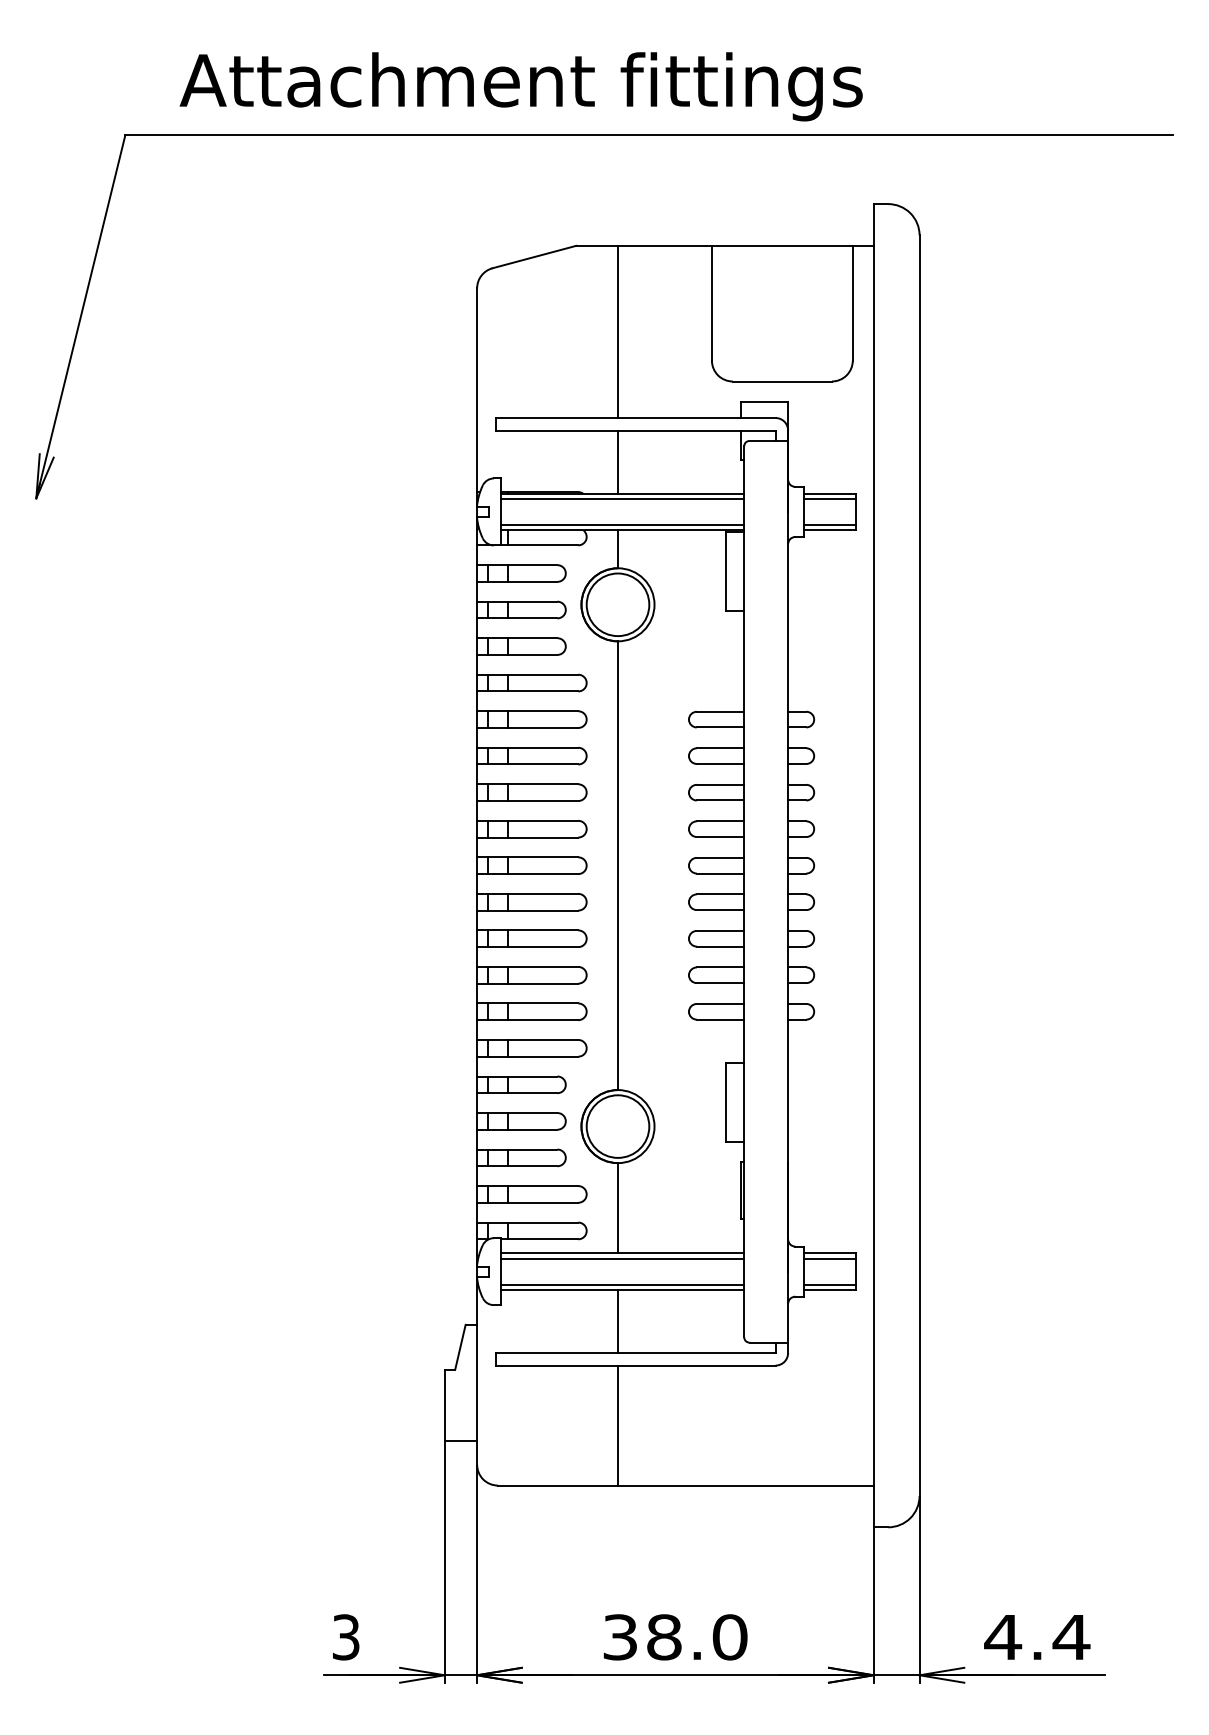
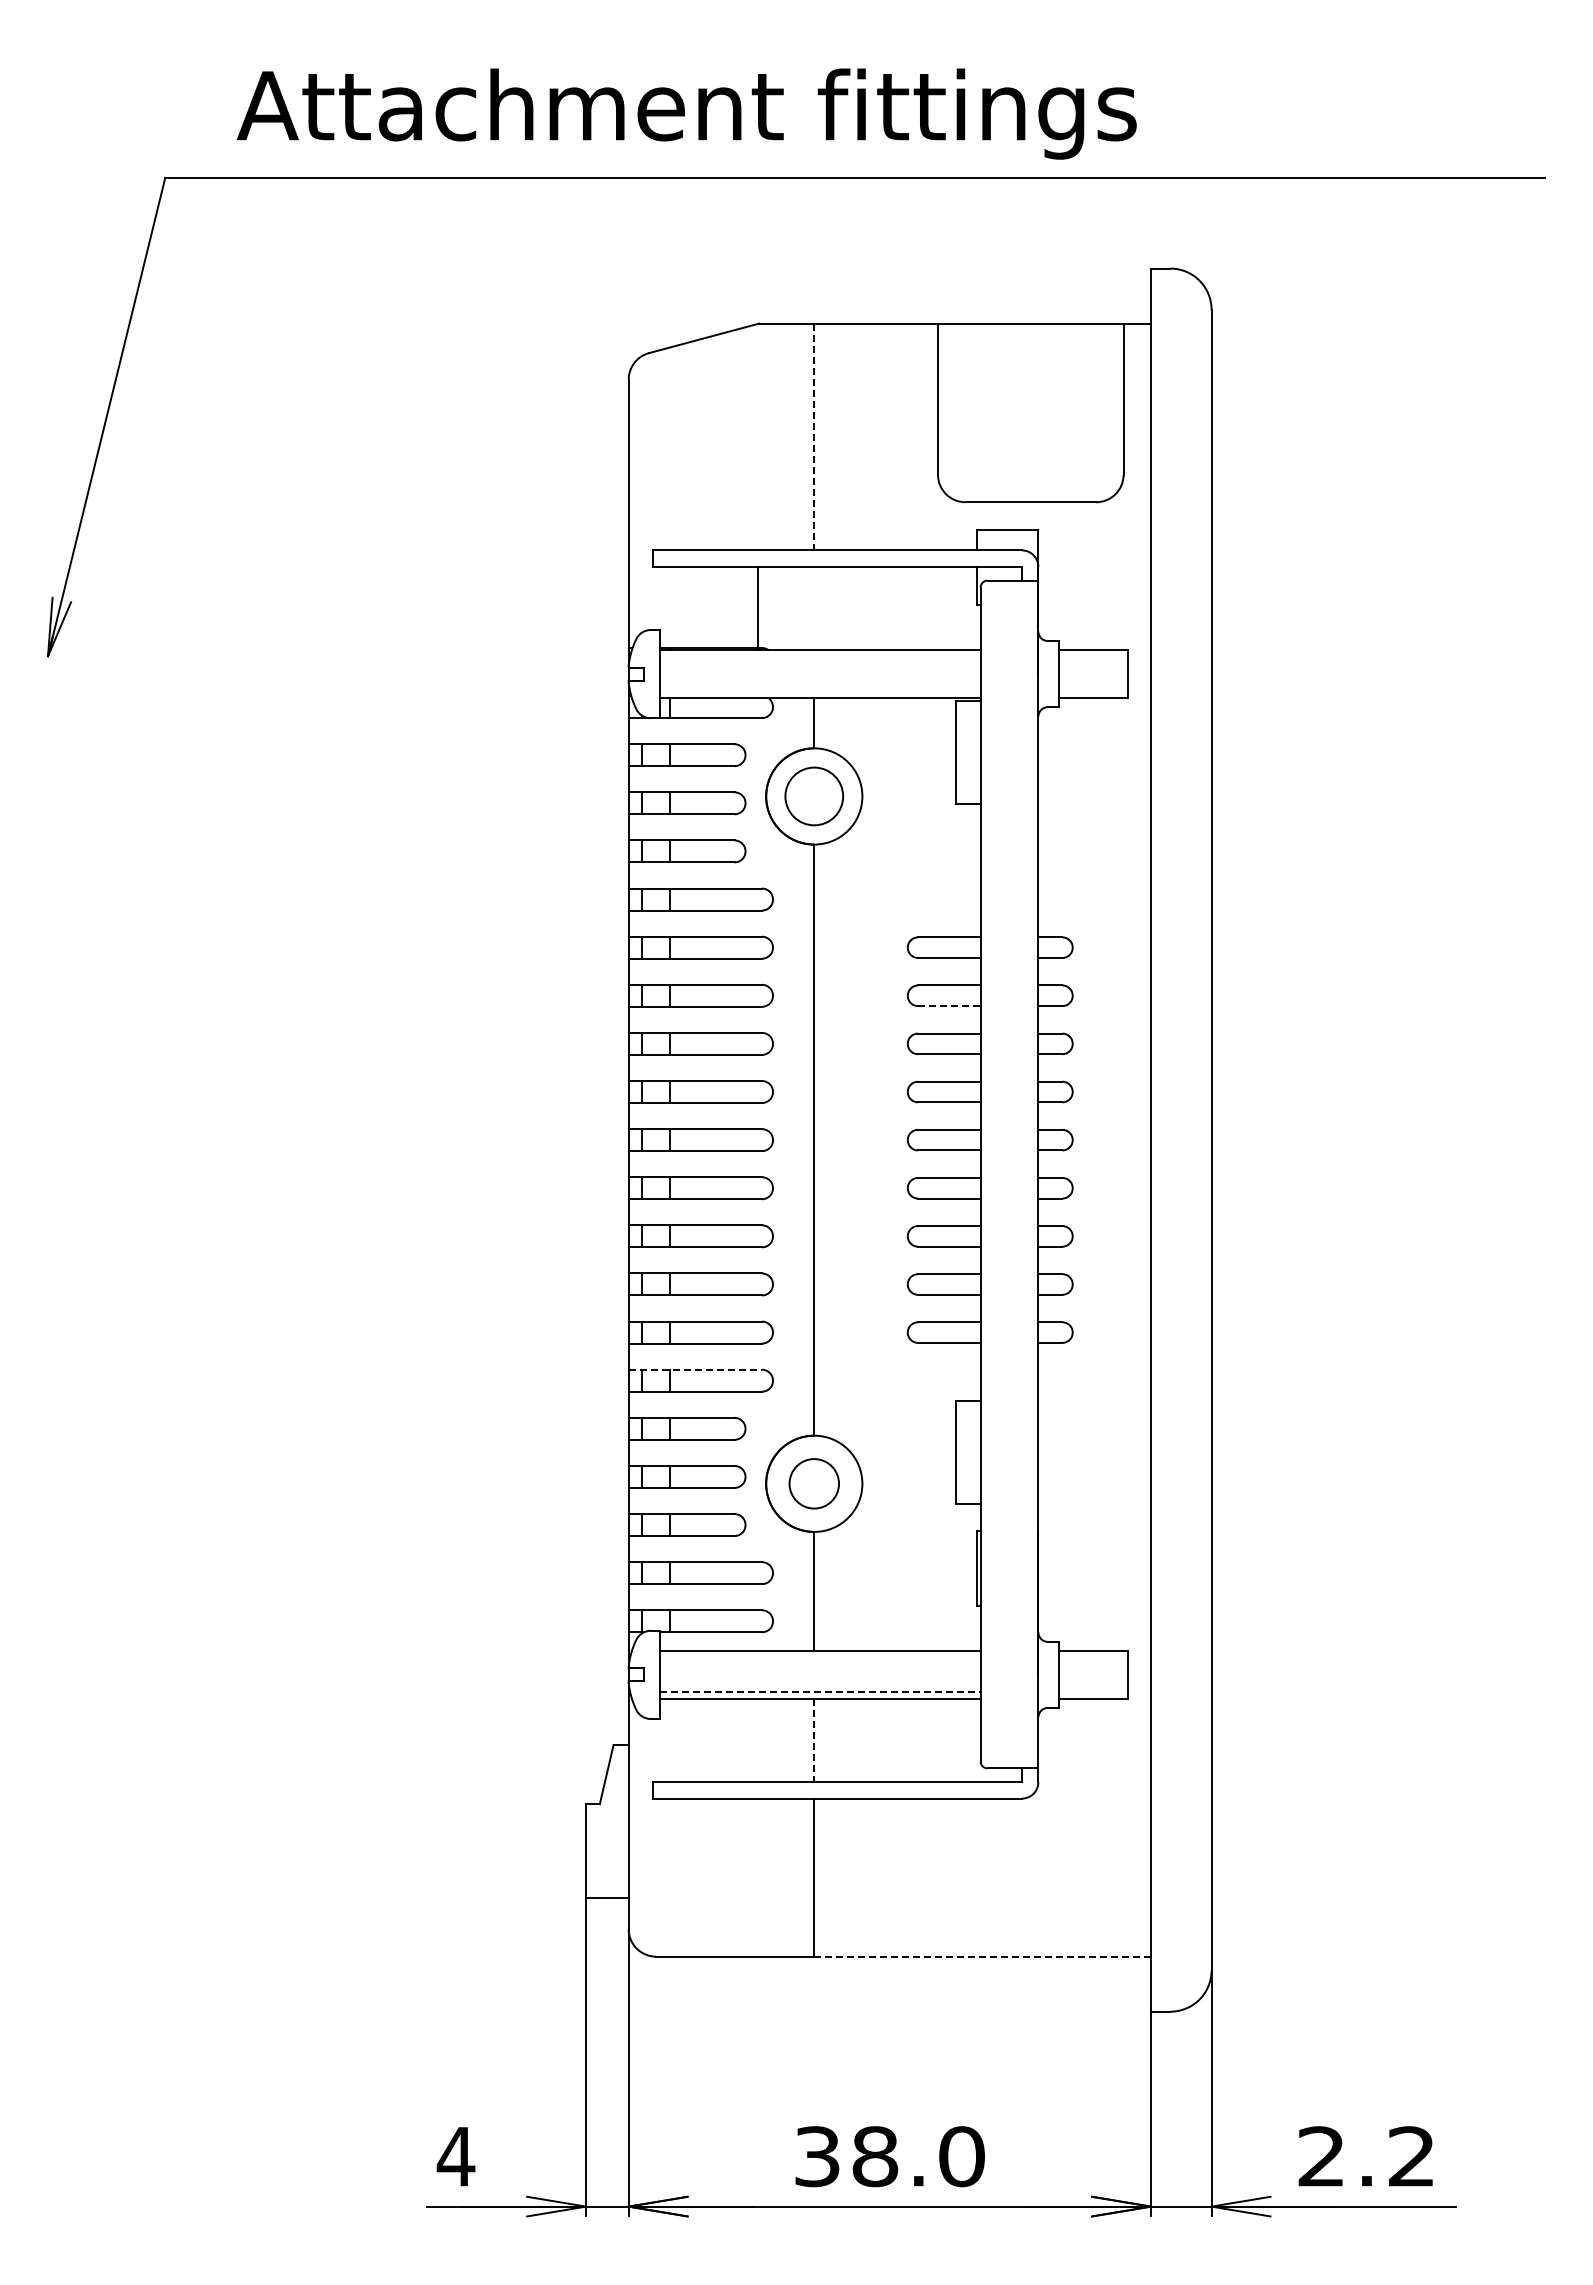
line: (618, 332) -> (814, 437), solid -> dashed
line: (618, 462) -> (758, 608), moved
line: (622, 498) -> (820, 656), removed
line: (829, 498) -> (1092, 656), removed
line: (622, 525) -> (820, 691), removed
line: (829, 525) -> (1092, 691), removed
circle: (618, 604) -> (814, 796), size x0.7
line: (720, 764) -> (949, 1006), solid -> dashed
line: (527, 1039) -> (695, 1369), solid -> dashed
circle: (618, 1126) -> (814, 1483), size x0.6
line: (622, 1258) -> (820, 1657), removed
line: (829, 1258) -> (1092, 1657), removed
line: (622, 1285) -> (820, 1692), solid -> dashed
line: (829, 1285) -> (1092, 1692), removed
line: (618, 1321) -> (814, 1740), solid -> dashed
line: (745, 1485) -> (982, 1956), solid -> dashed
text: (345, 1637) -> (455, 2156), 3 -> 4
text: (1037, 1637) -> (1366, 2156), 4.4 -> 2.2

